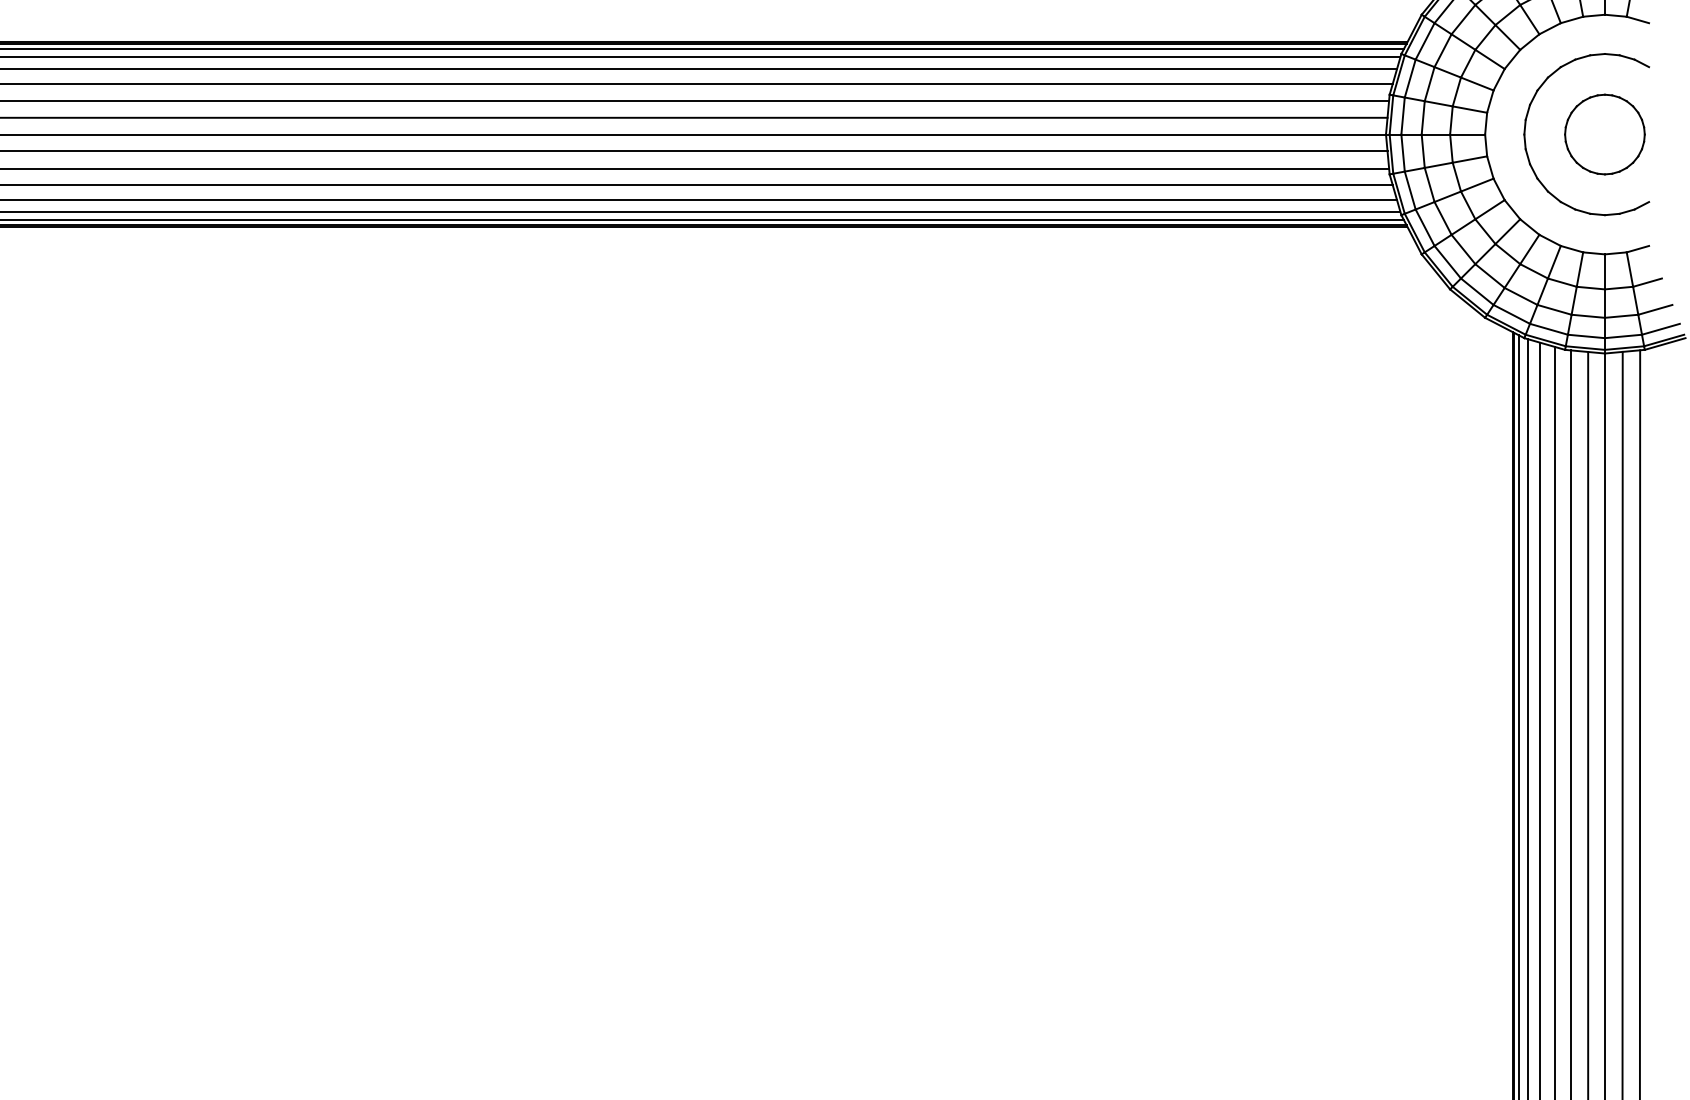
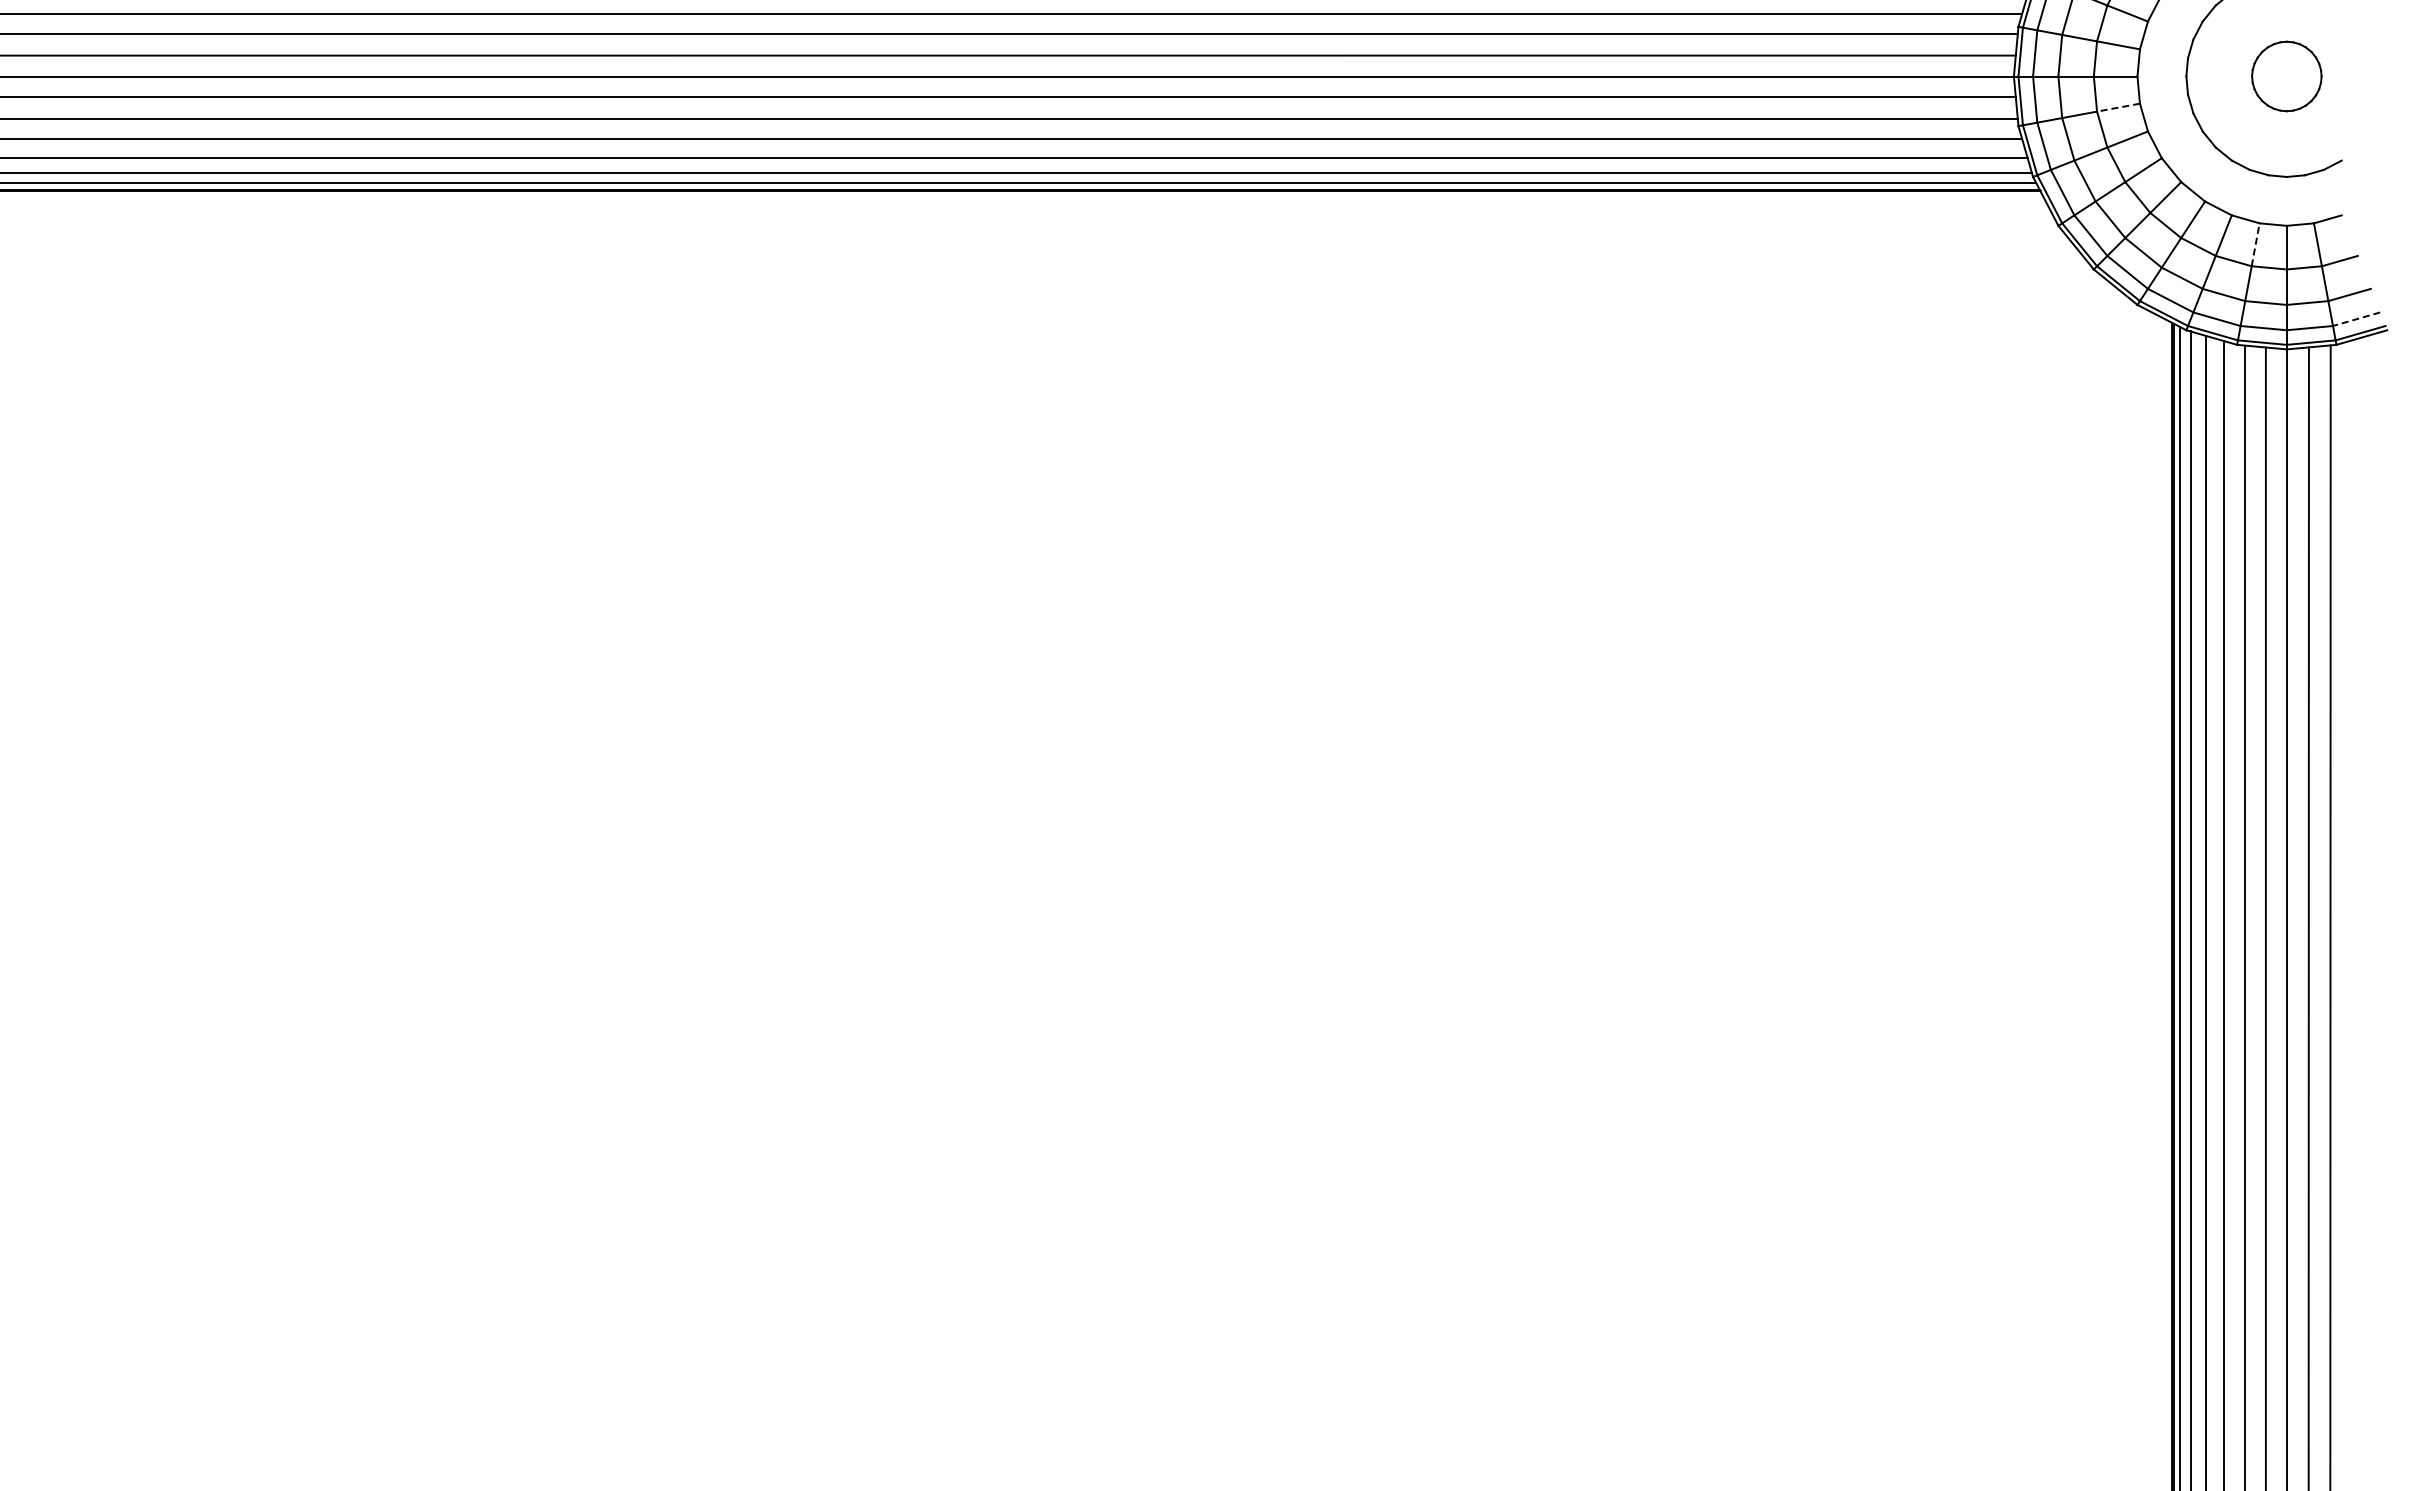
part: (1604, 134) -> (2286, 76), size x0.7
line: (1469, 159) -> (2118, 107), solid -> dashed
line: (1579, 269) -> (2255, 244), solid -> dashed
line: (1660, 329) -> (2356, 319), solid -> dashed

